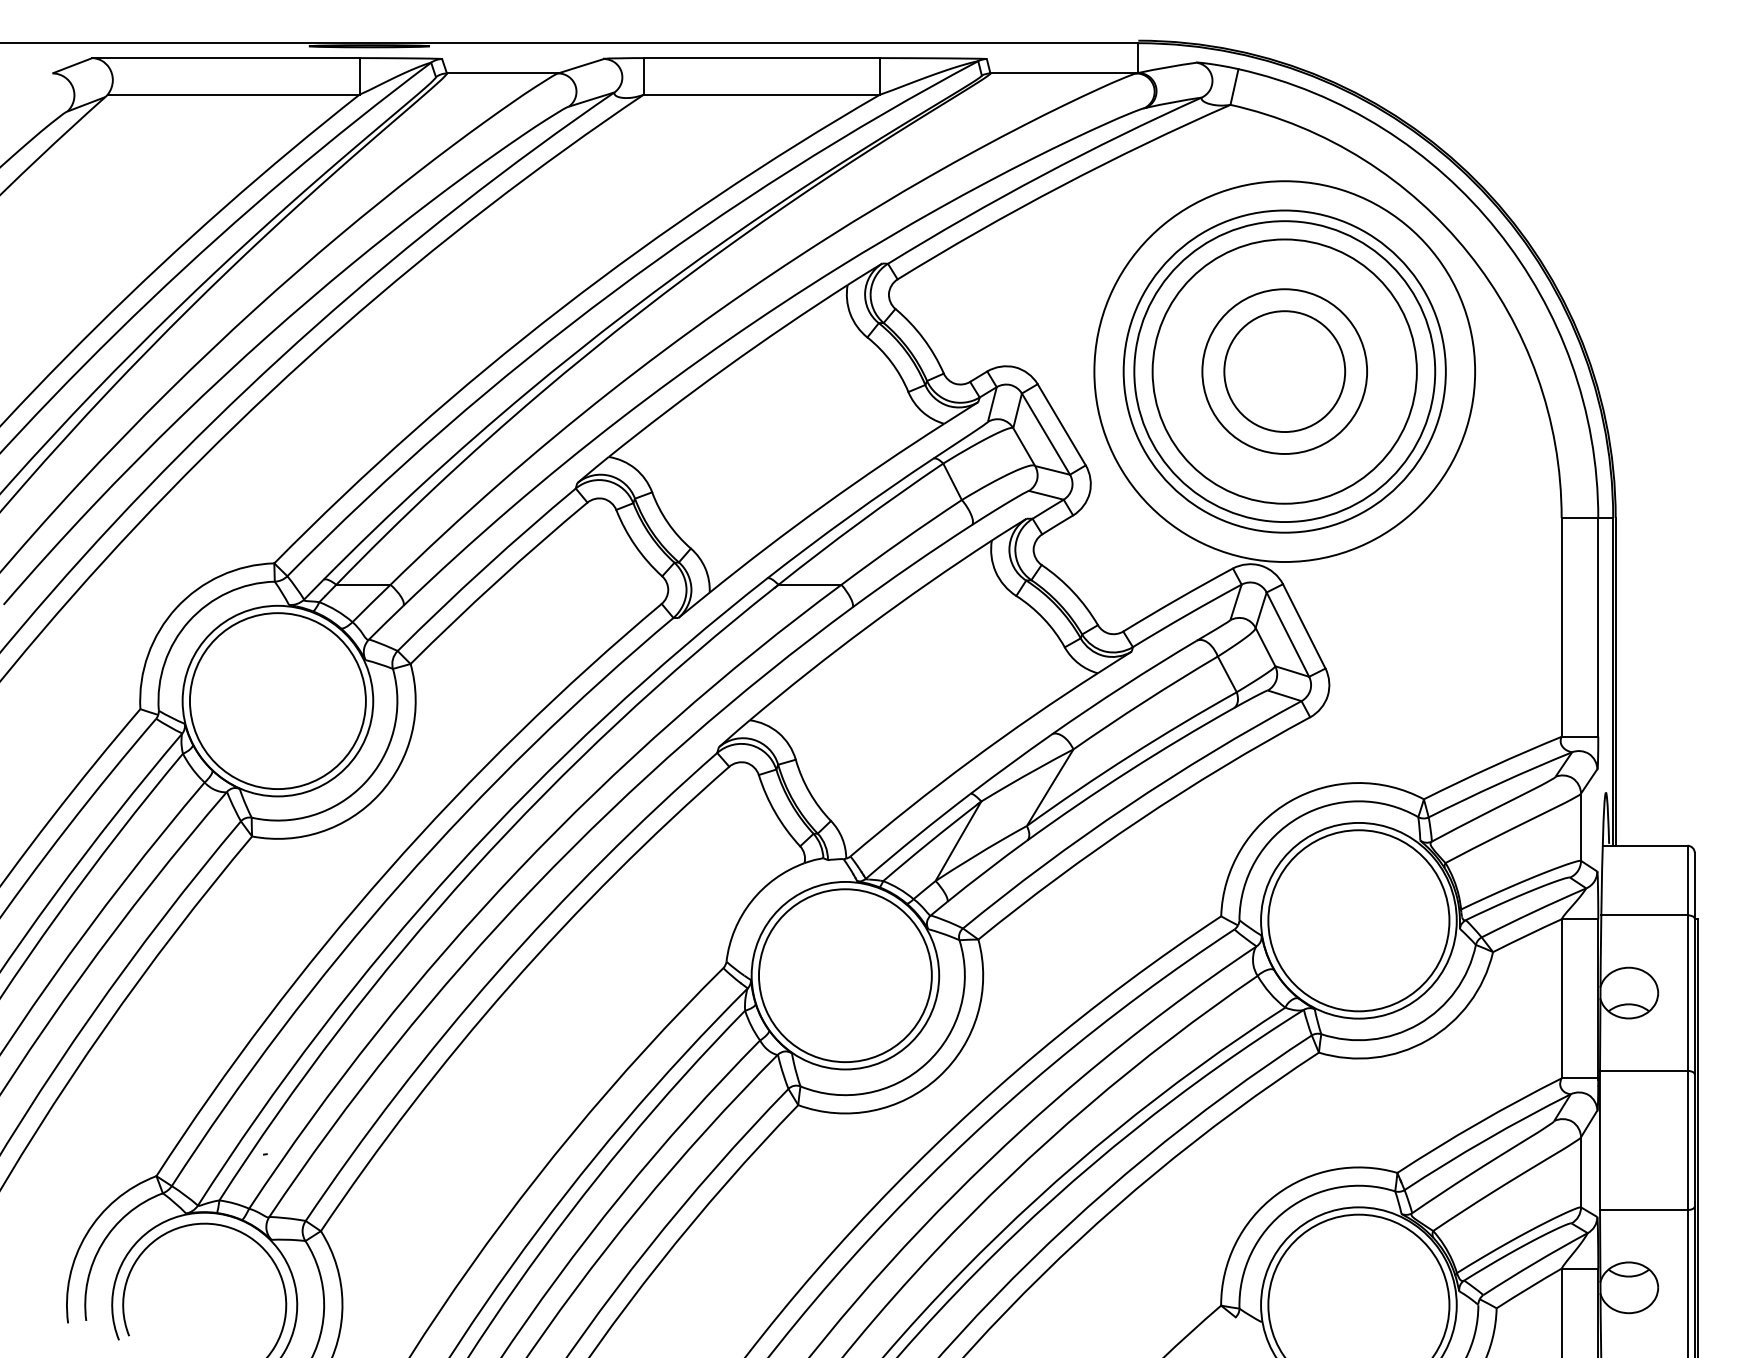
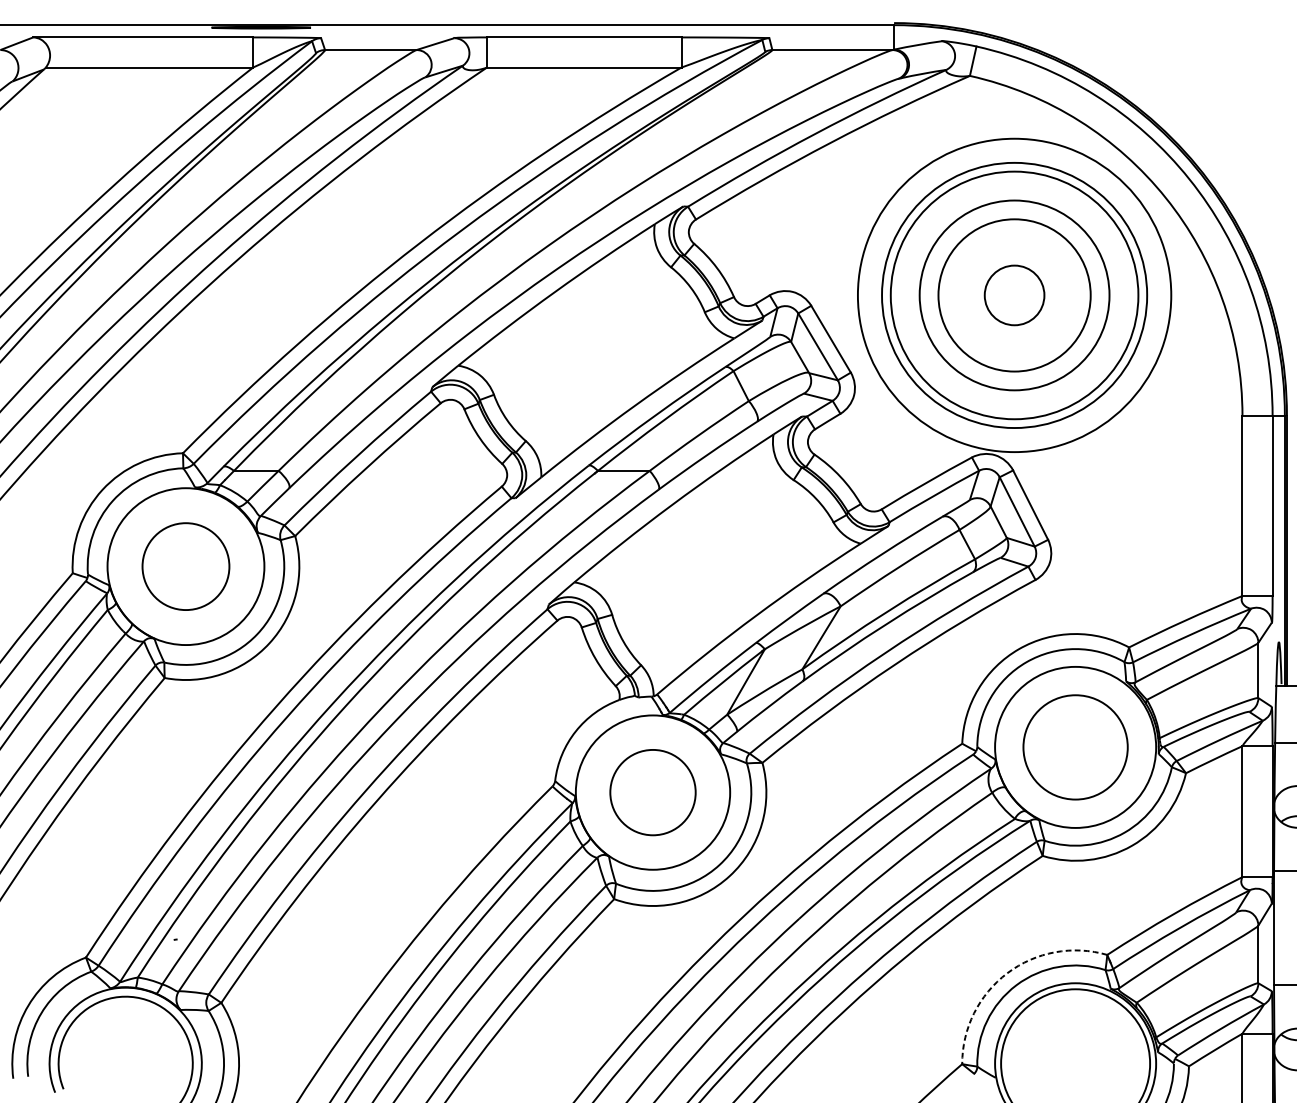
circle: (1284, 371) -> (1014, 295), size x0.6
circle: (1284, 371) -> (1014, 295), size x0.7
circle: (1284, 371) -> (1014, 295), size x1.4
circle: (277, 701) -> (185, 566), size x0.6
circle: (1358, 920) -> (1075, 747), size x0.7
circle: (844, 975) -> (652, 792), size x0.6
arc: (1276, 1195) -> (1007, 973), solid -> dashed

